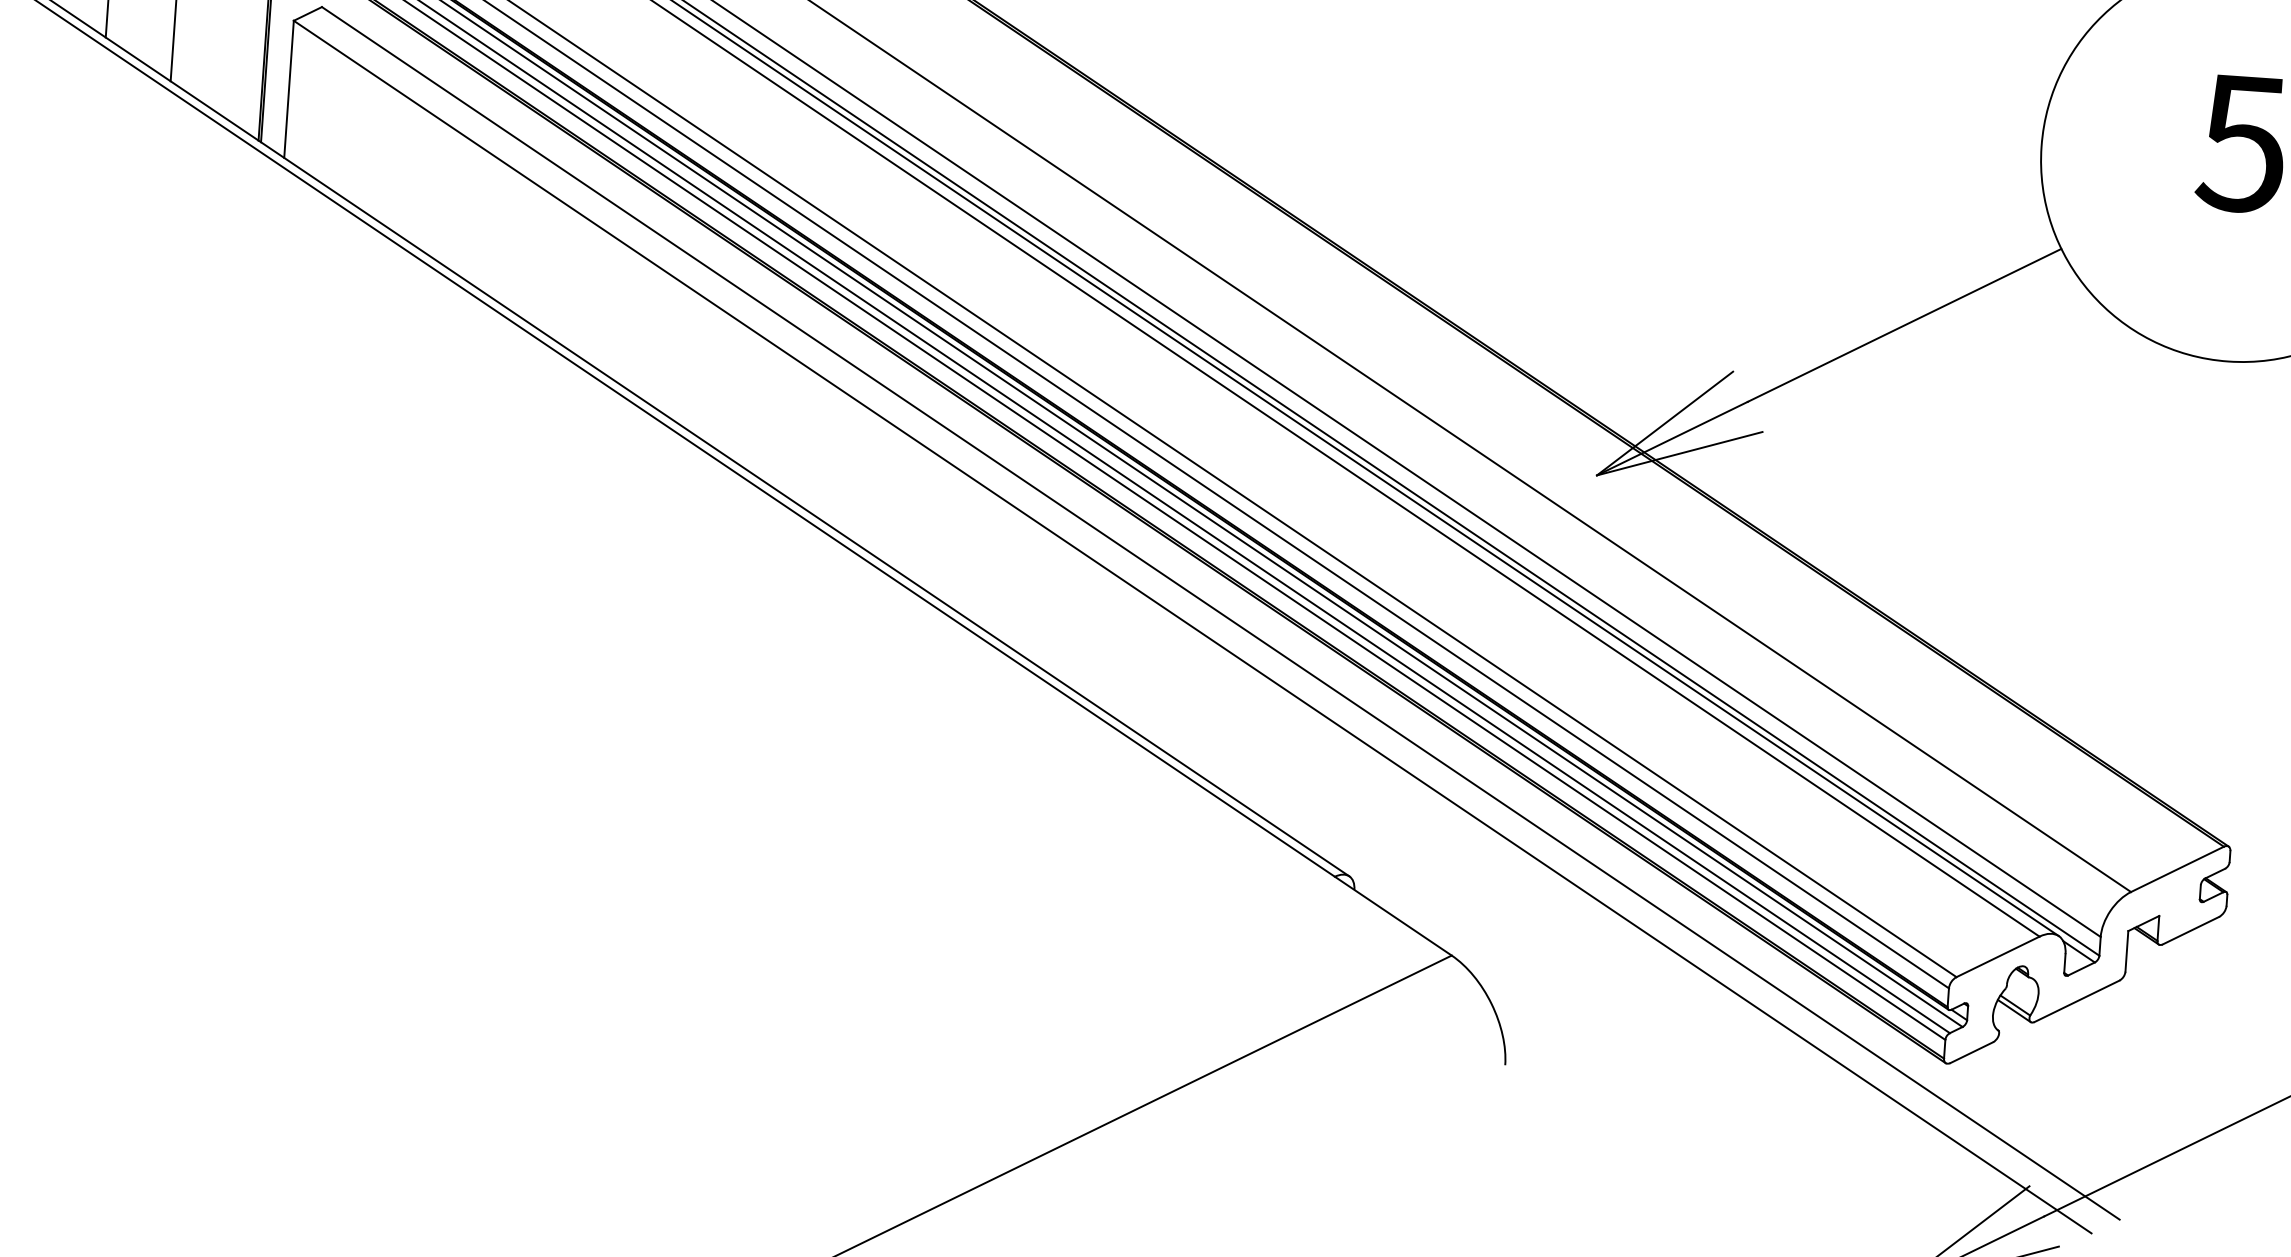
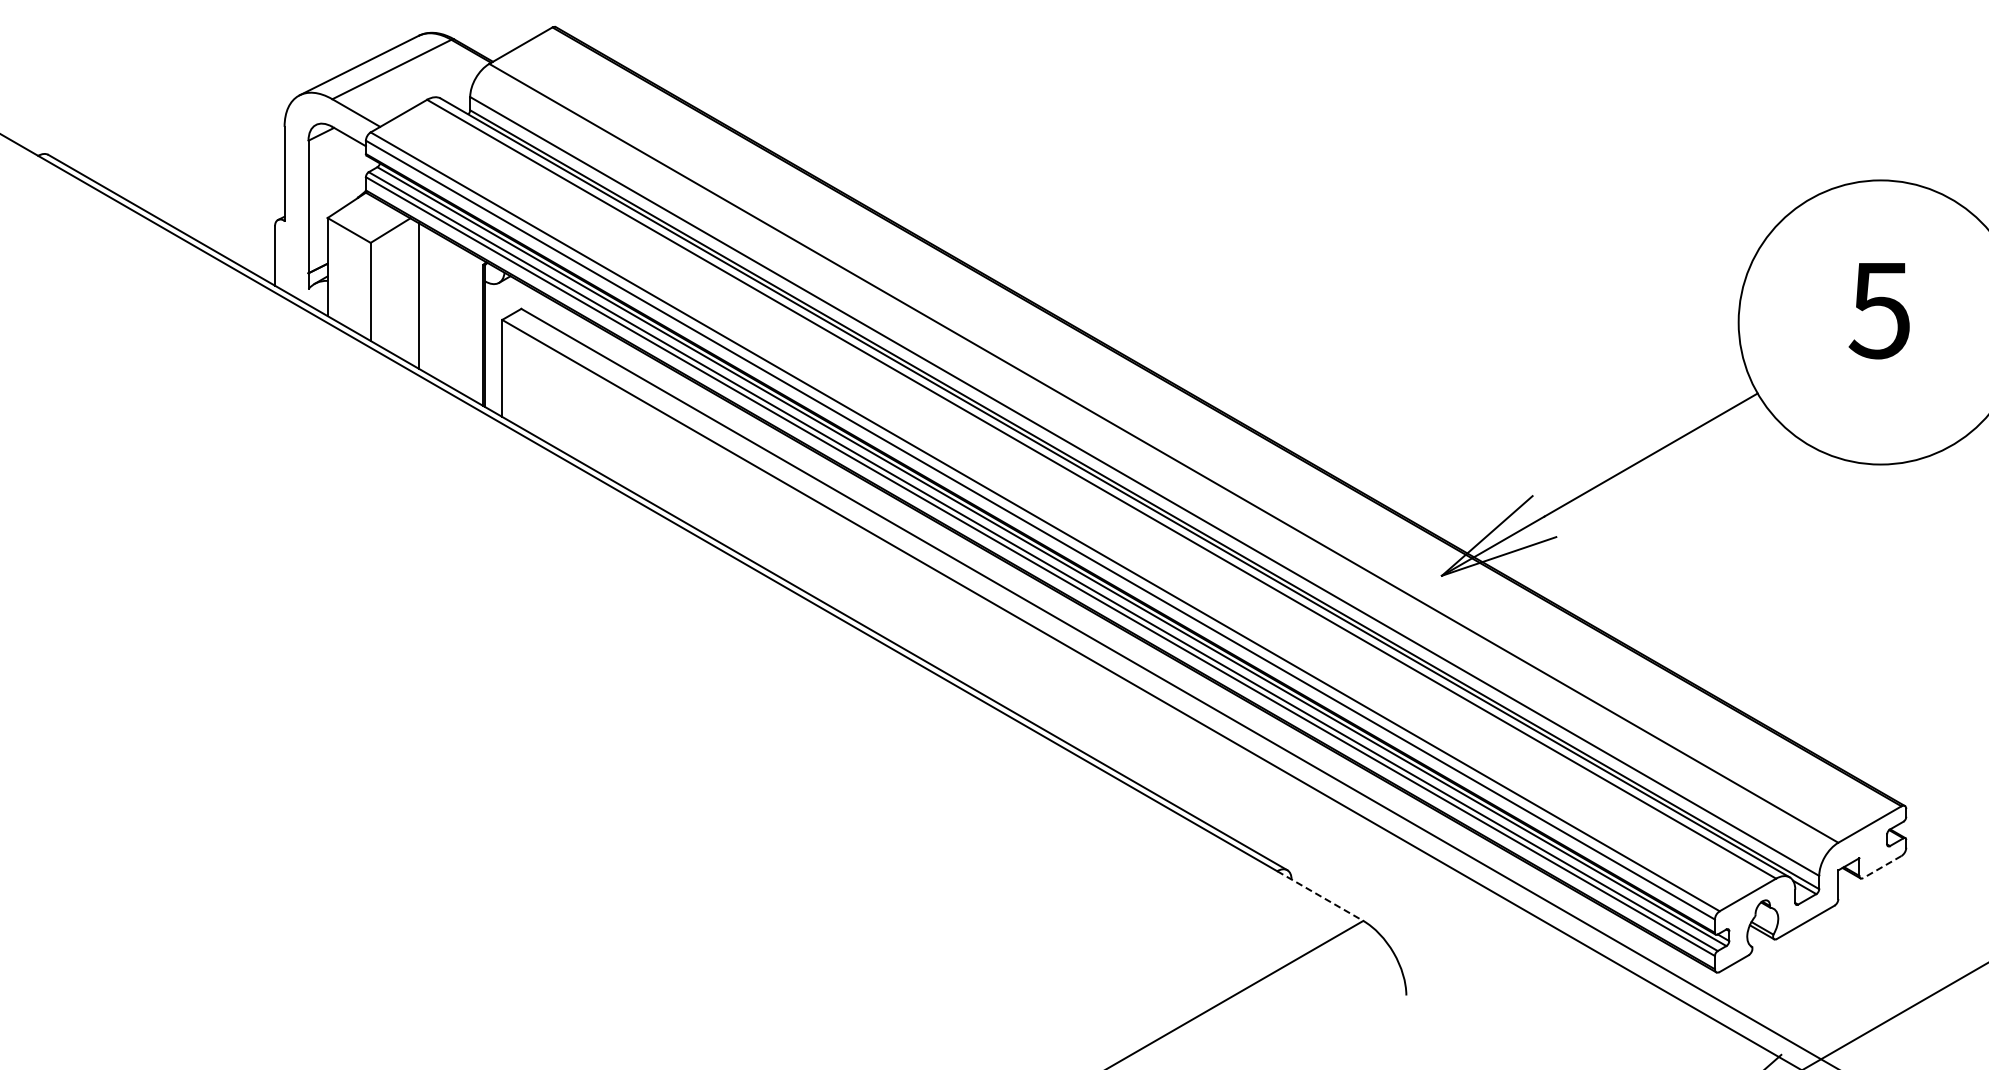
line: (1393, 916) -> (1320, 896), solid -> dashed
line: (2189, 931) -> (1881, 867), solid -> dashed

